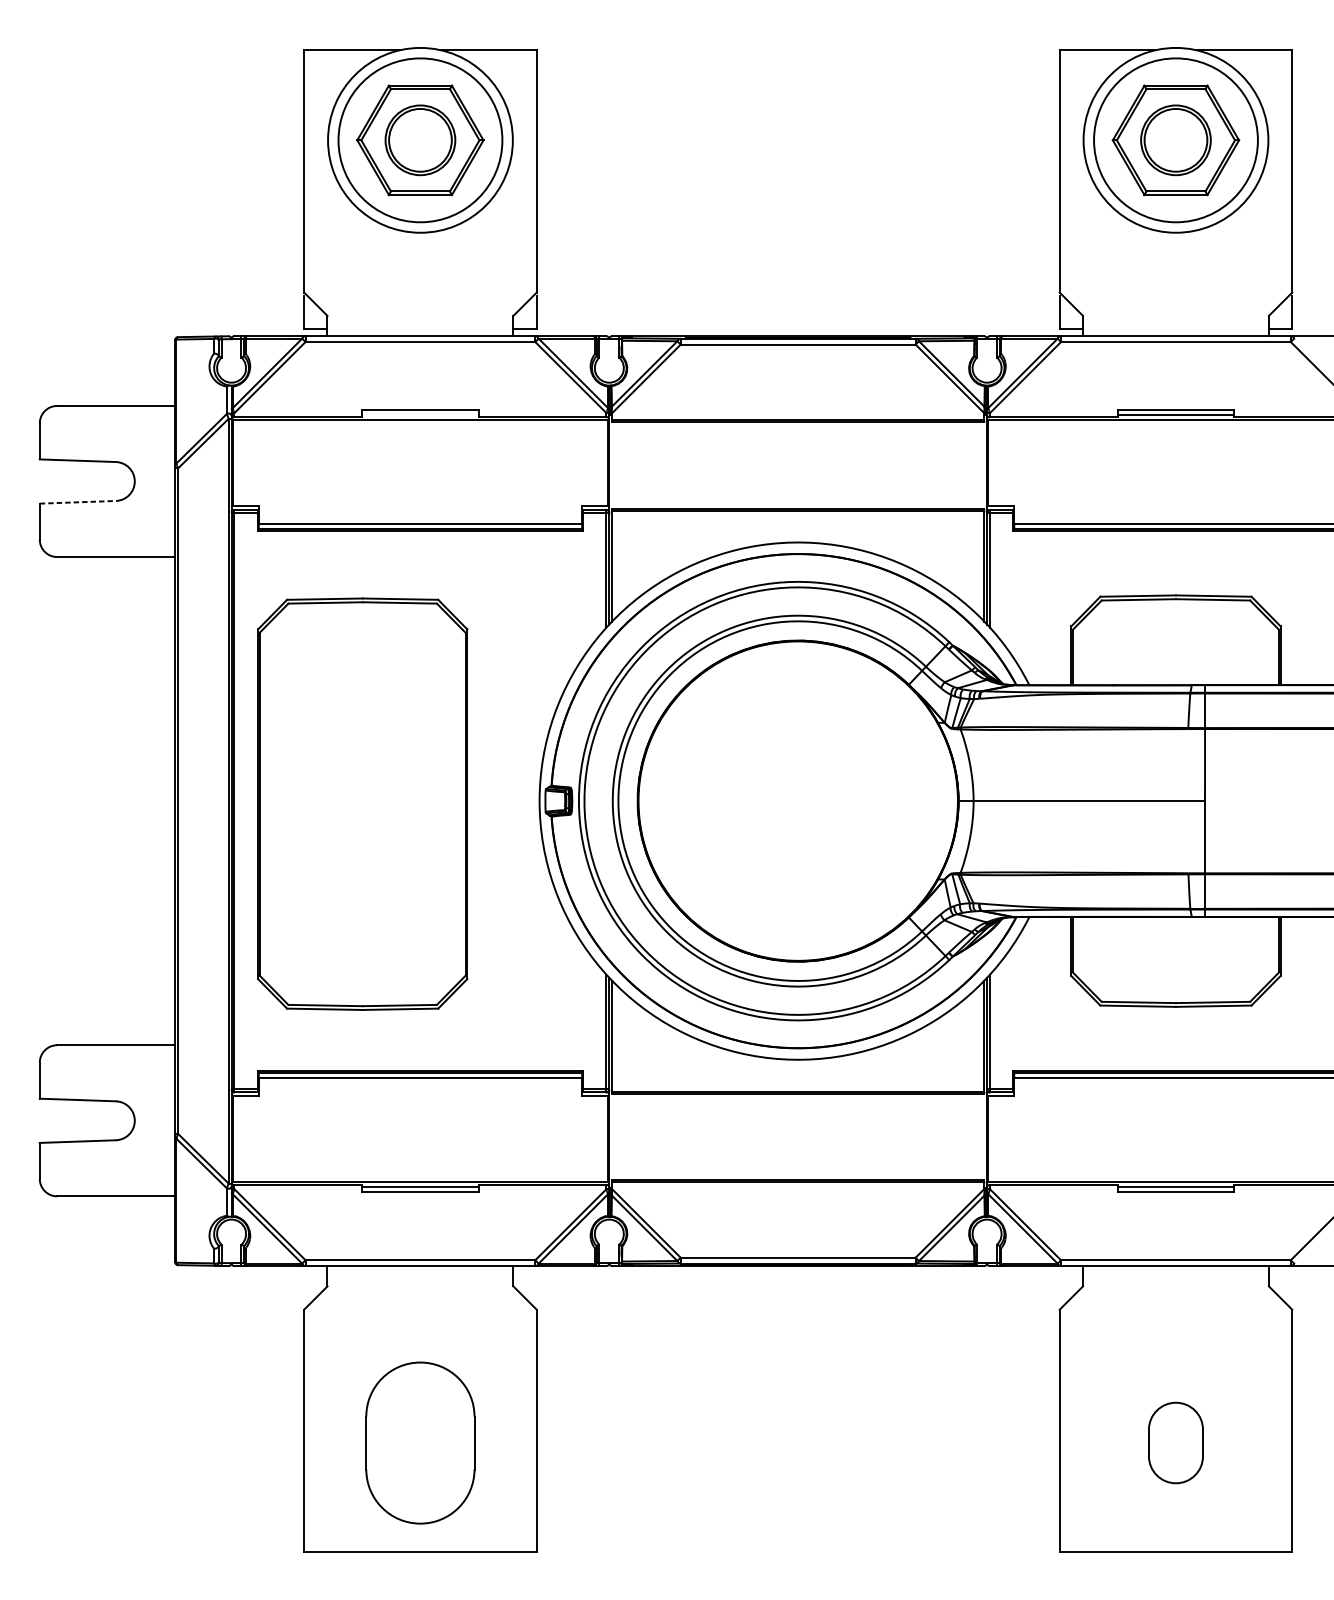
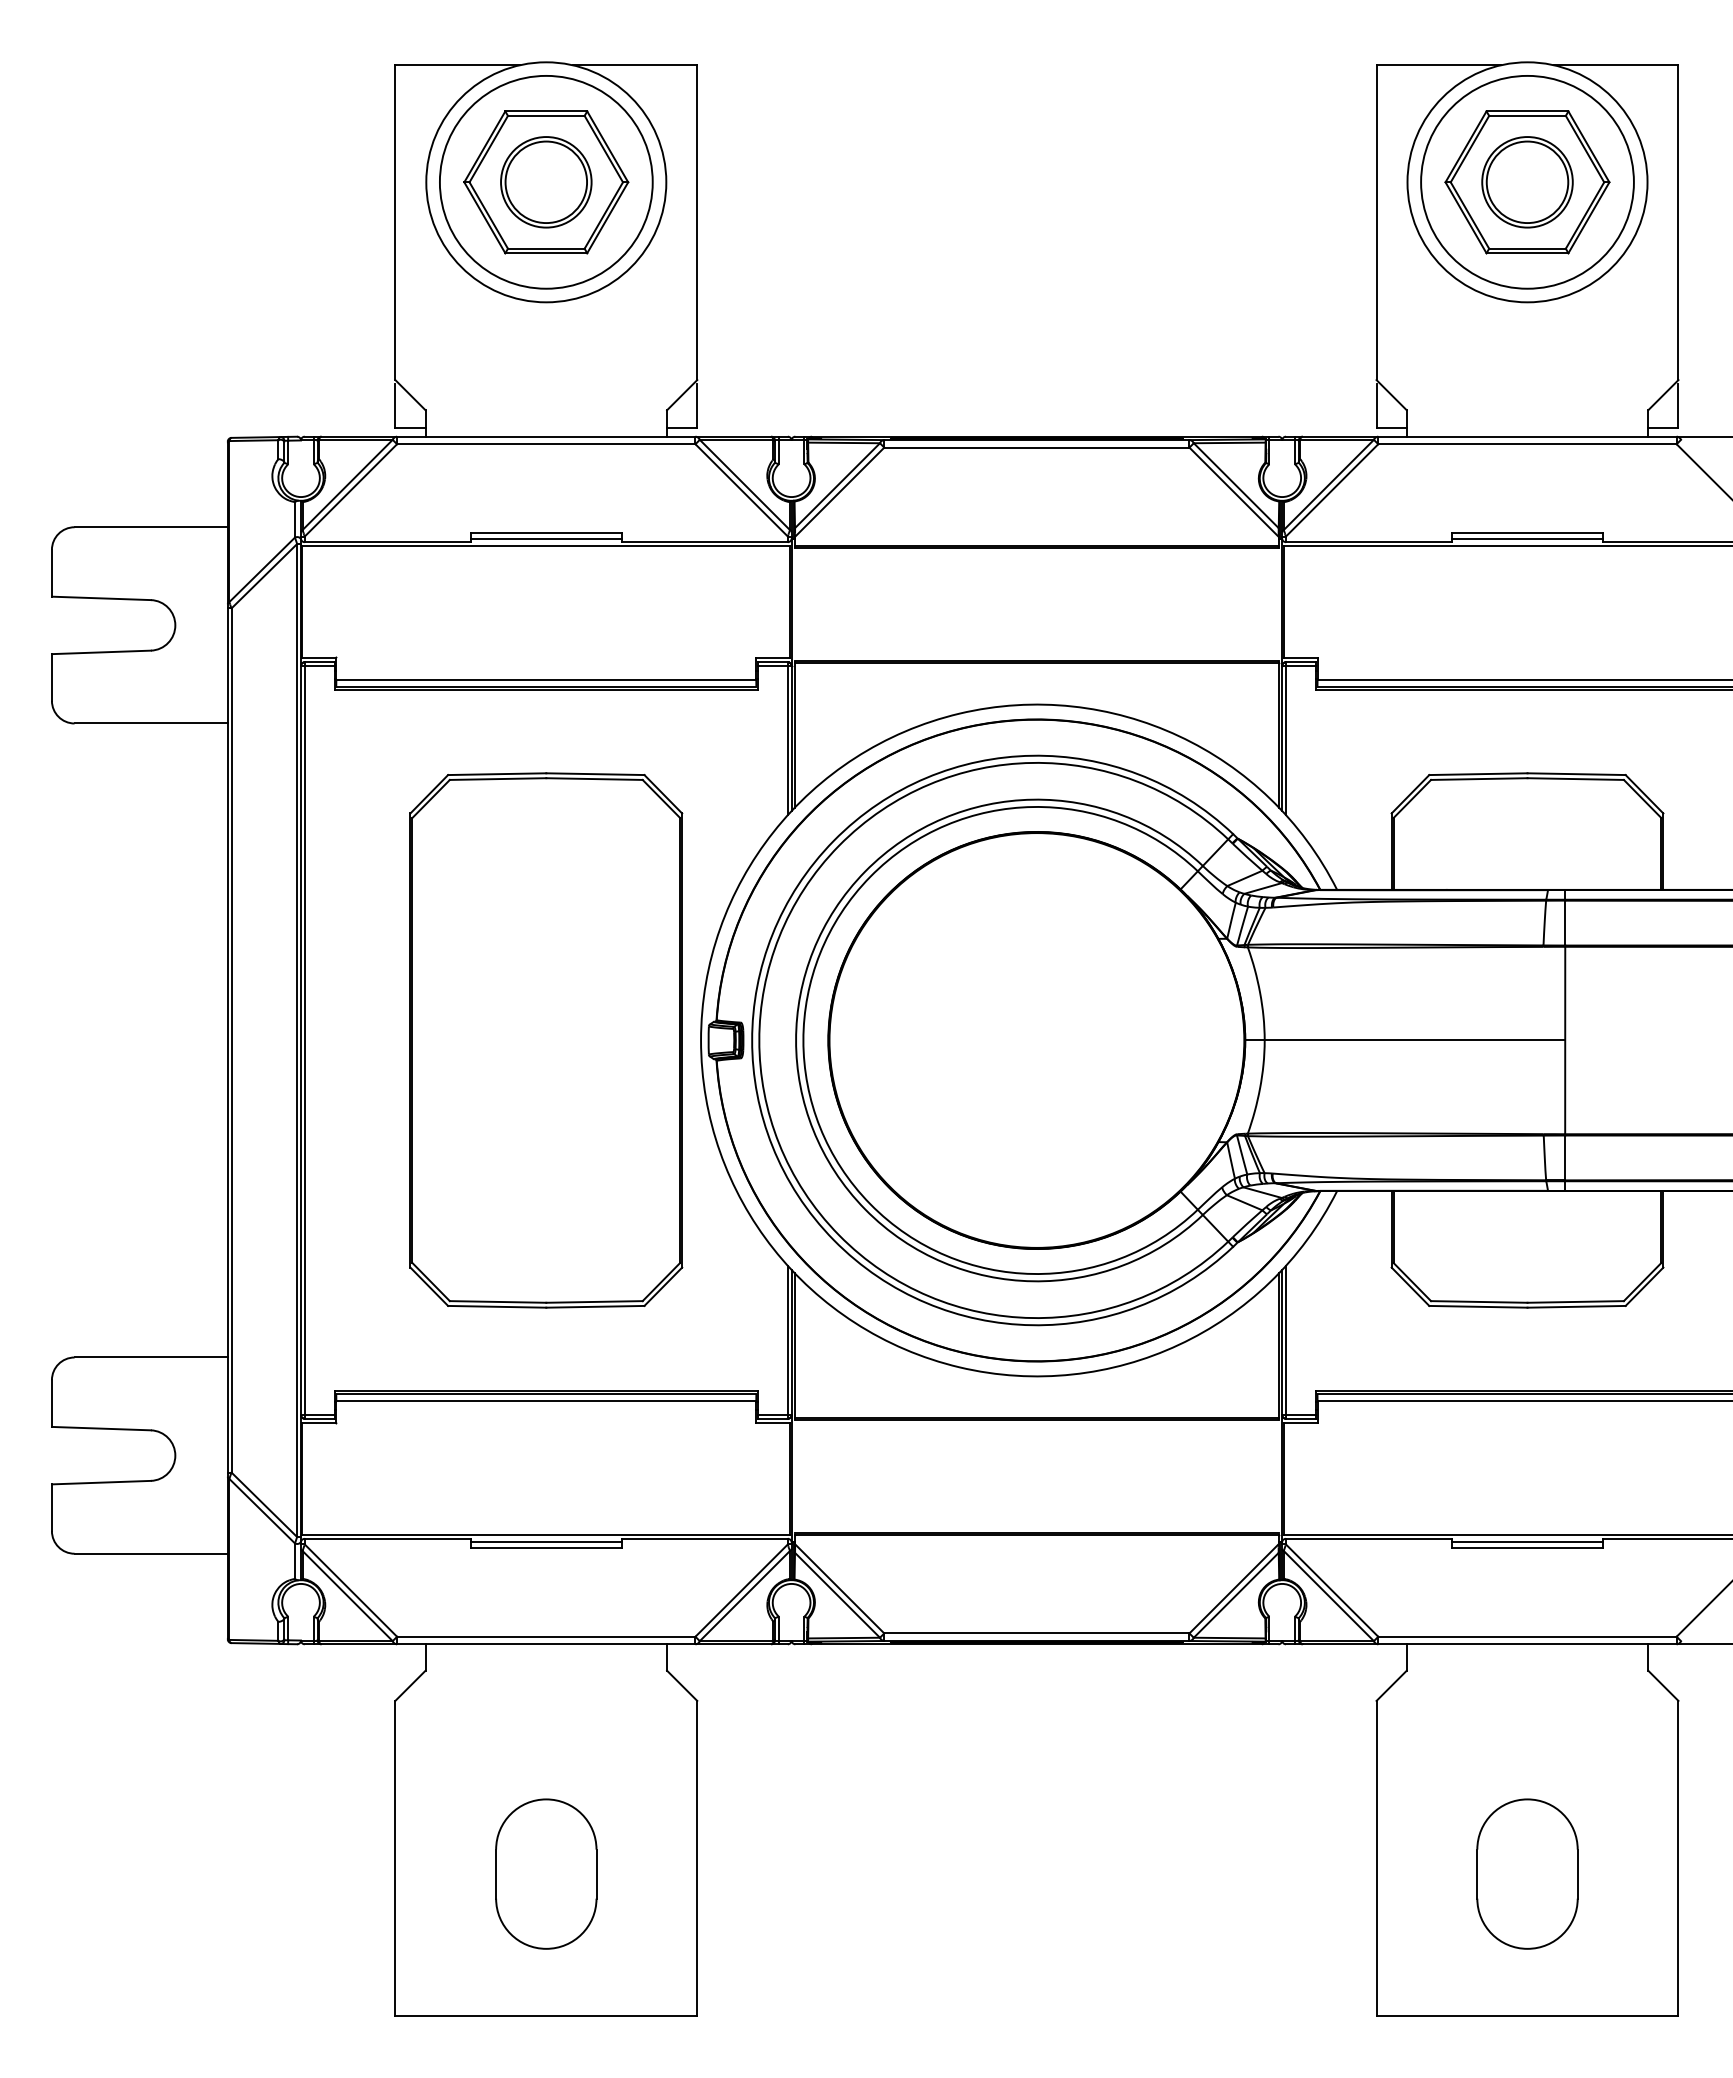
line: (419, 414) -> (545, 538), added
line: (77, 502) -> (101, 652), dashed -> solid
part: (362, 804) -> (546, 1040), moved
part: (420, 1442) -> (546, 1873), size x0.71
part: (1175, 1442) -> (1527, 1873), size x1.43

